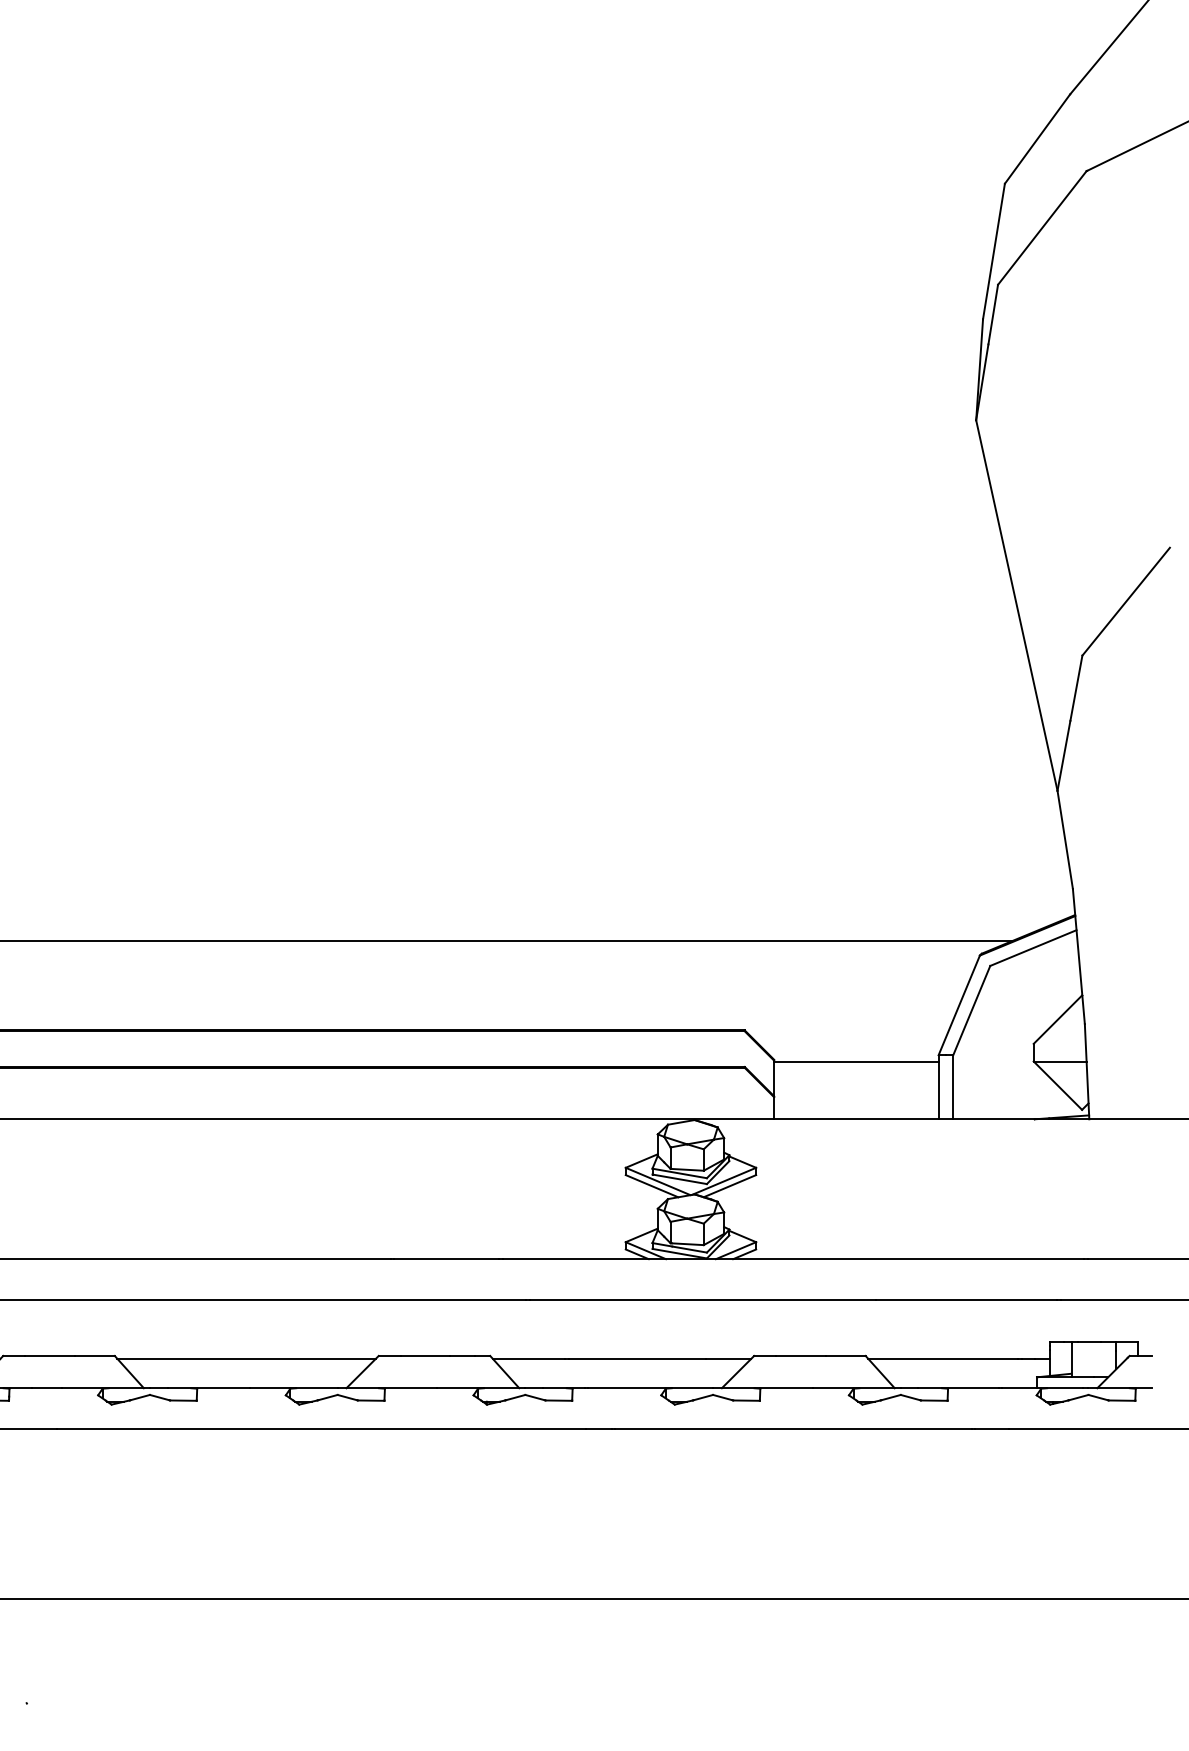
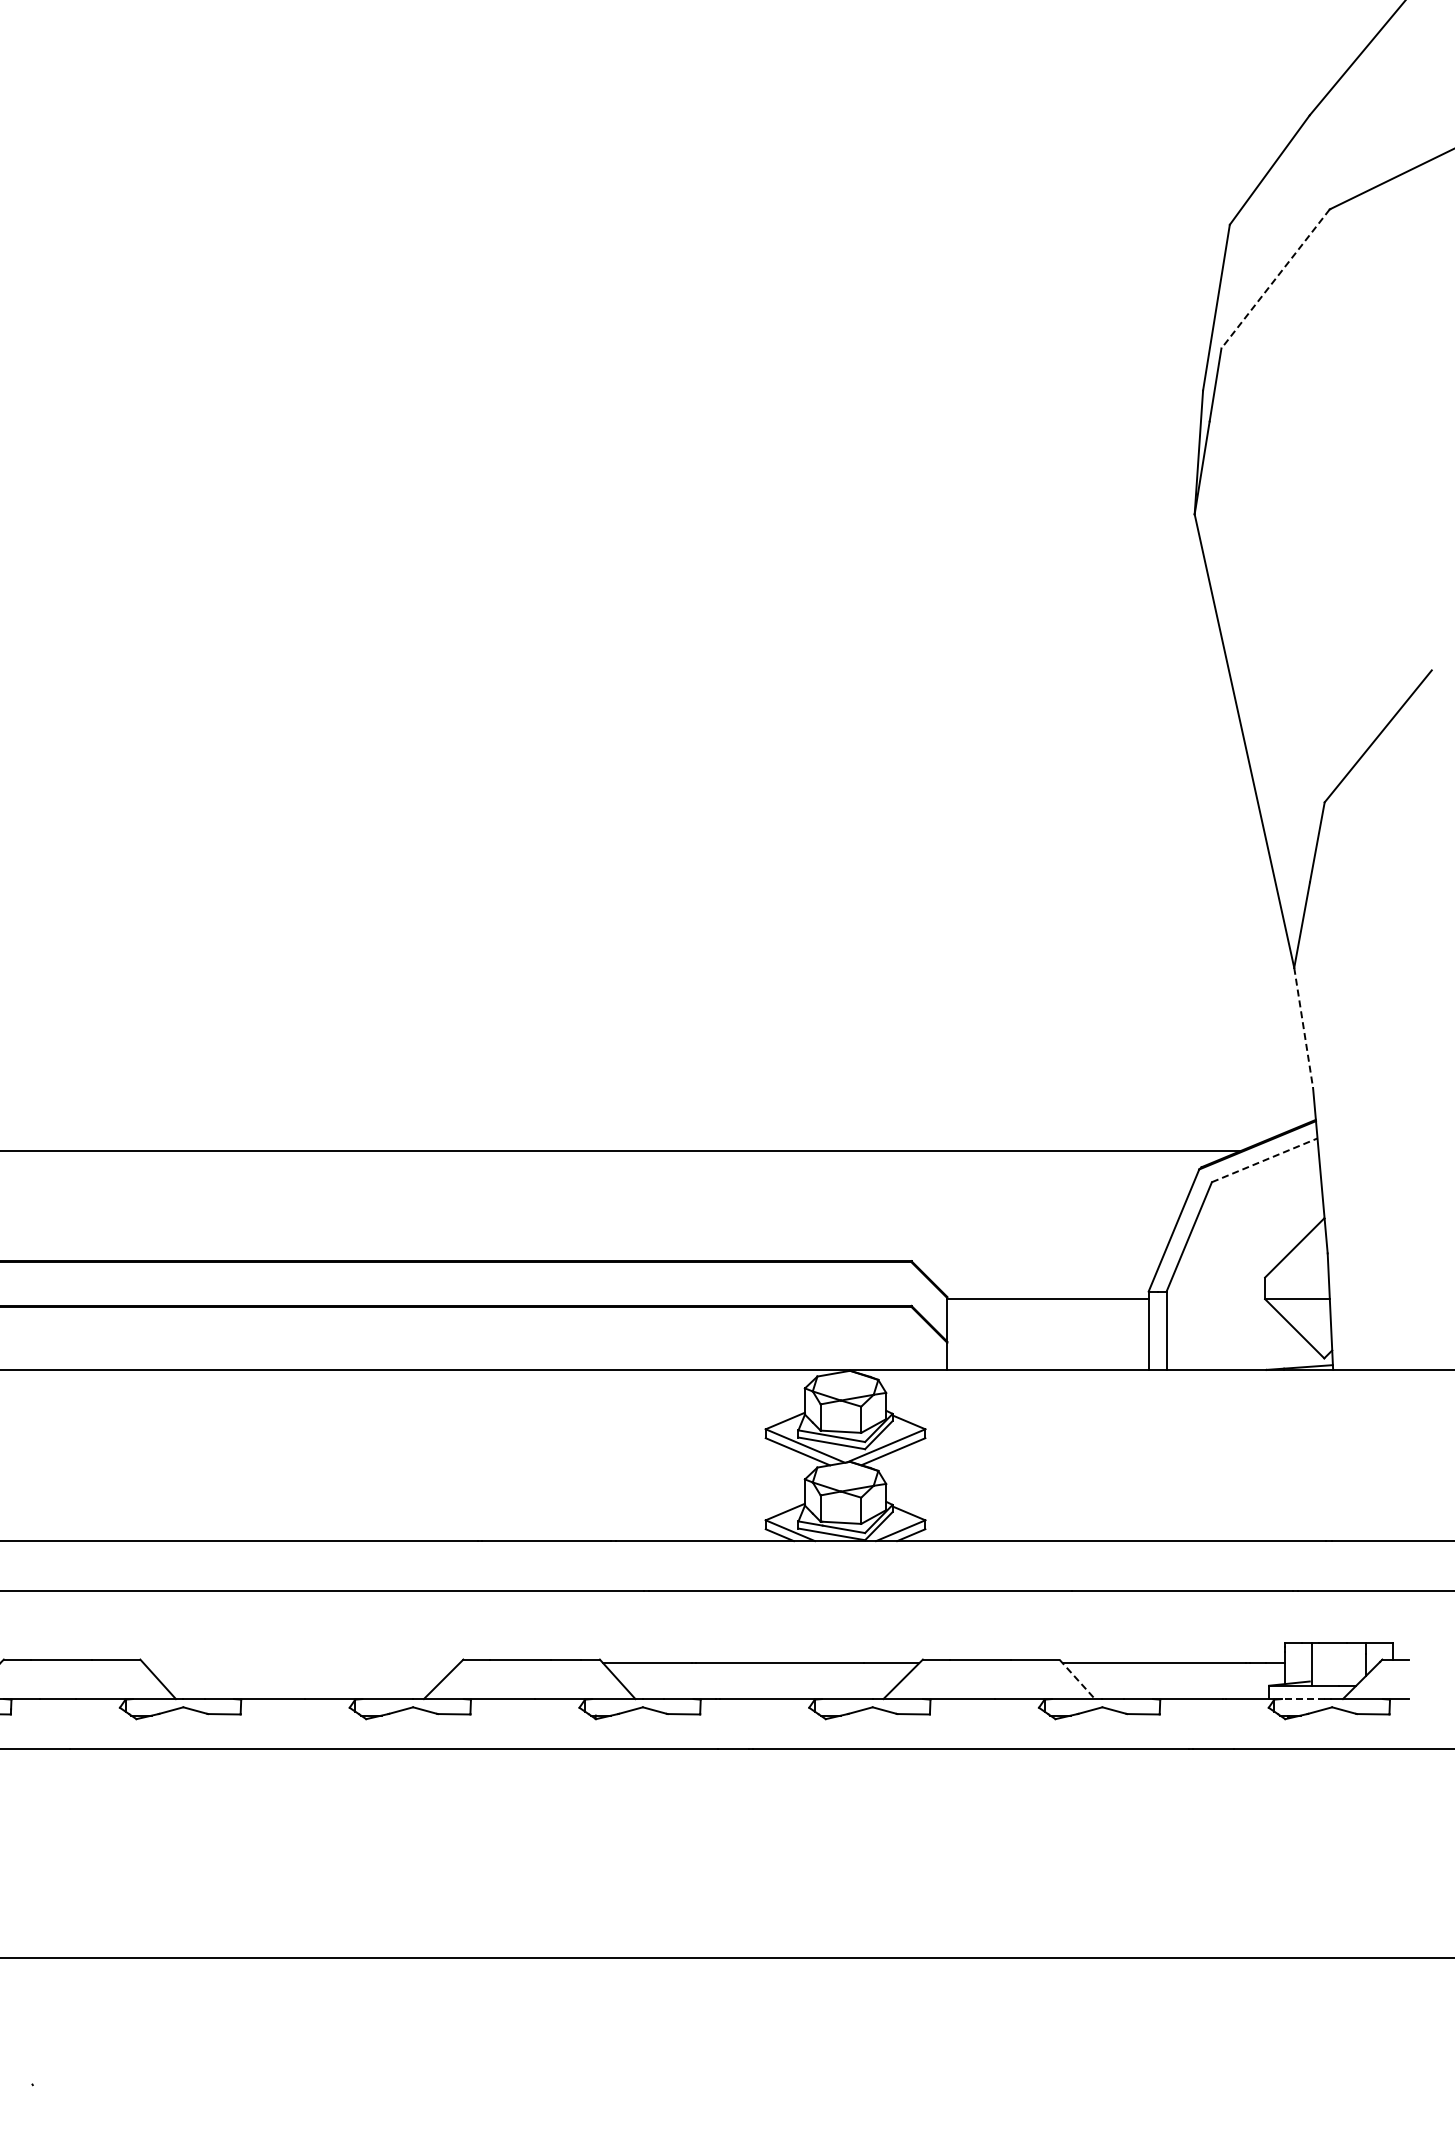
line: (1042, 228) -> (1275, 279), solid -> dashed
line: (1065, 839) -> (1303, 1027), solid -> dashed
line: (1034, 948) -> (1265, 1160), solid -> dashed
line: (246, 1359) -> (301, 1663), removed
line: (880, 1372) -> (1077, 1679), solid -> dashed
line: (1065, 1388) -> (1303, 1699), solid -> dashed

